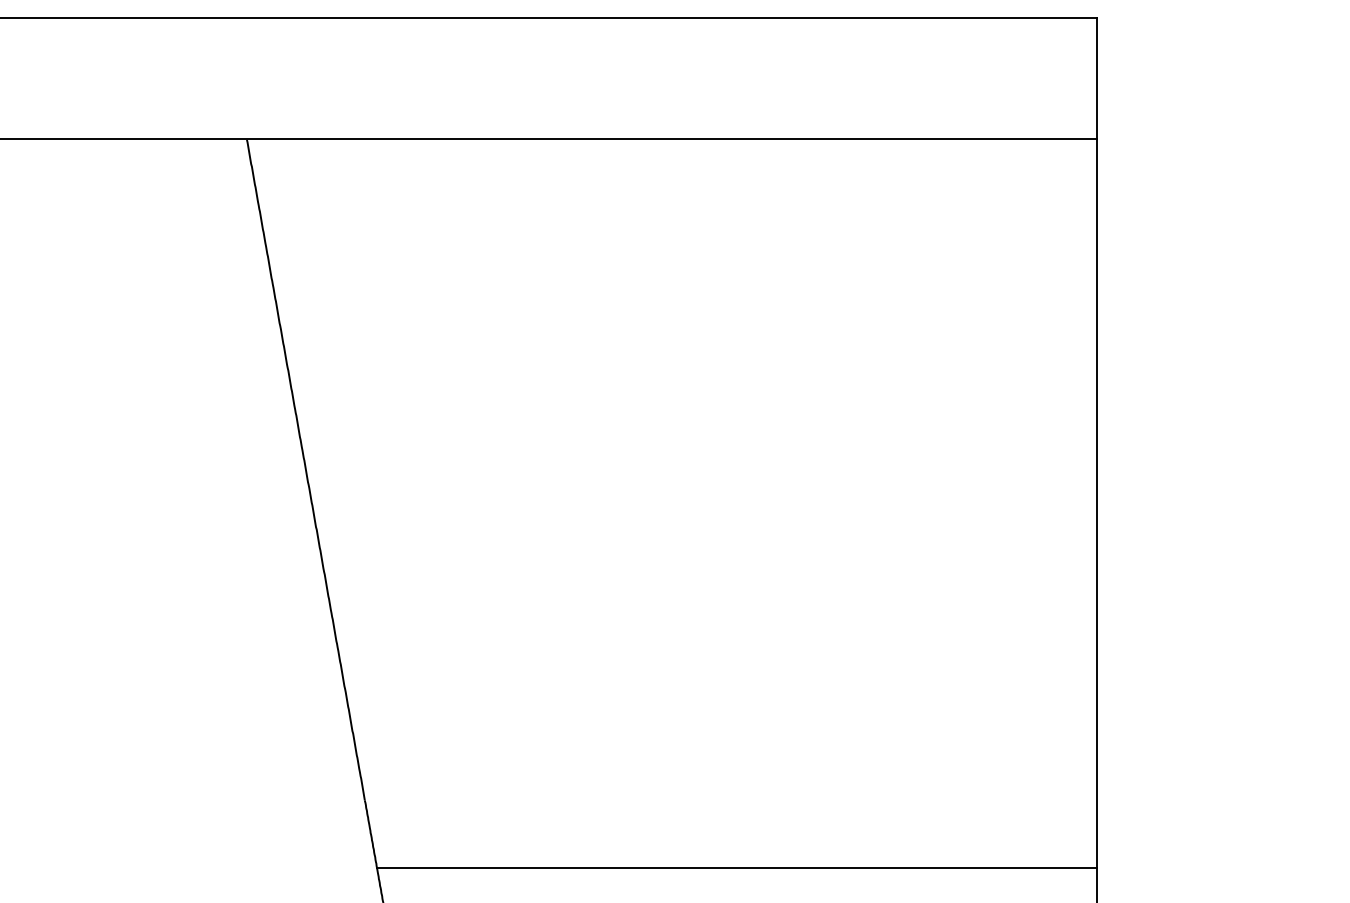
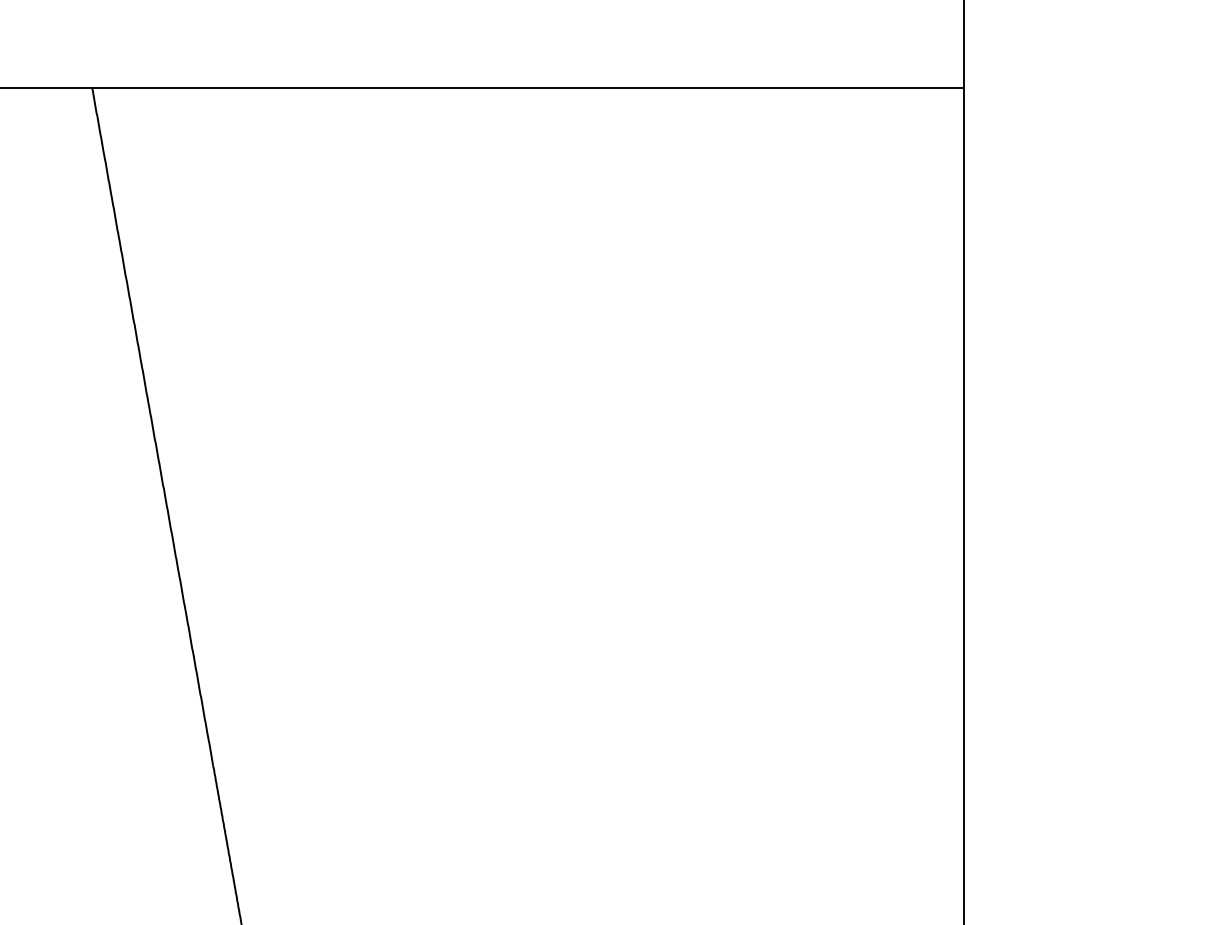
line: (736, 867) -> (594, 834), removed

